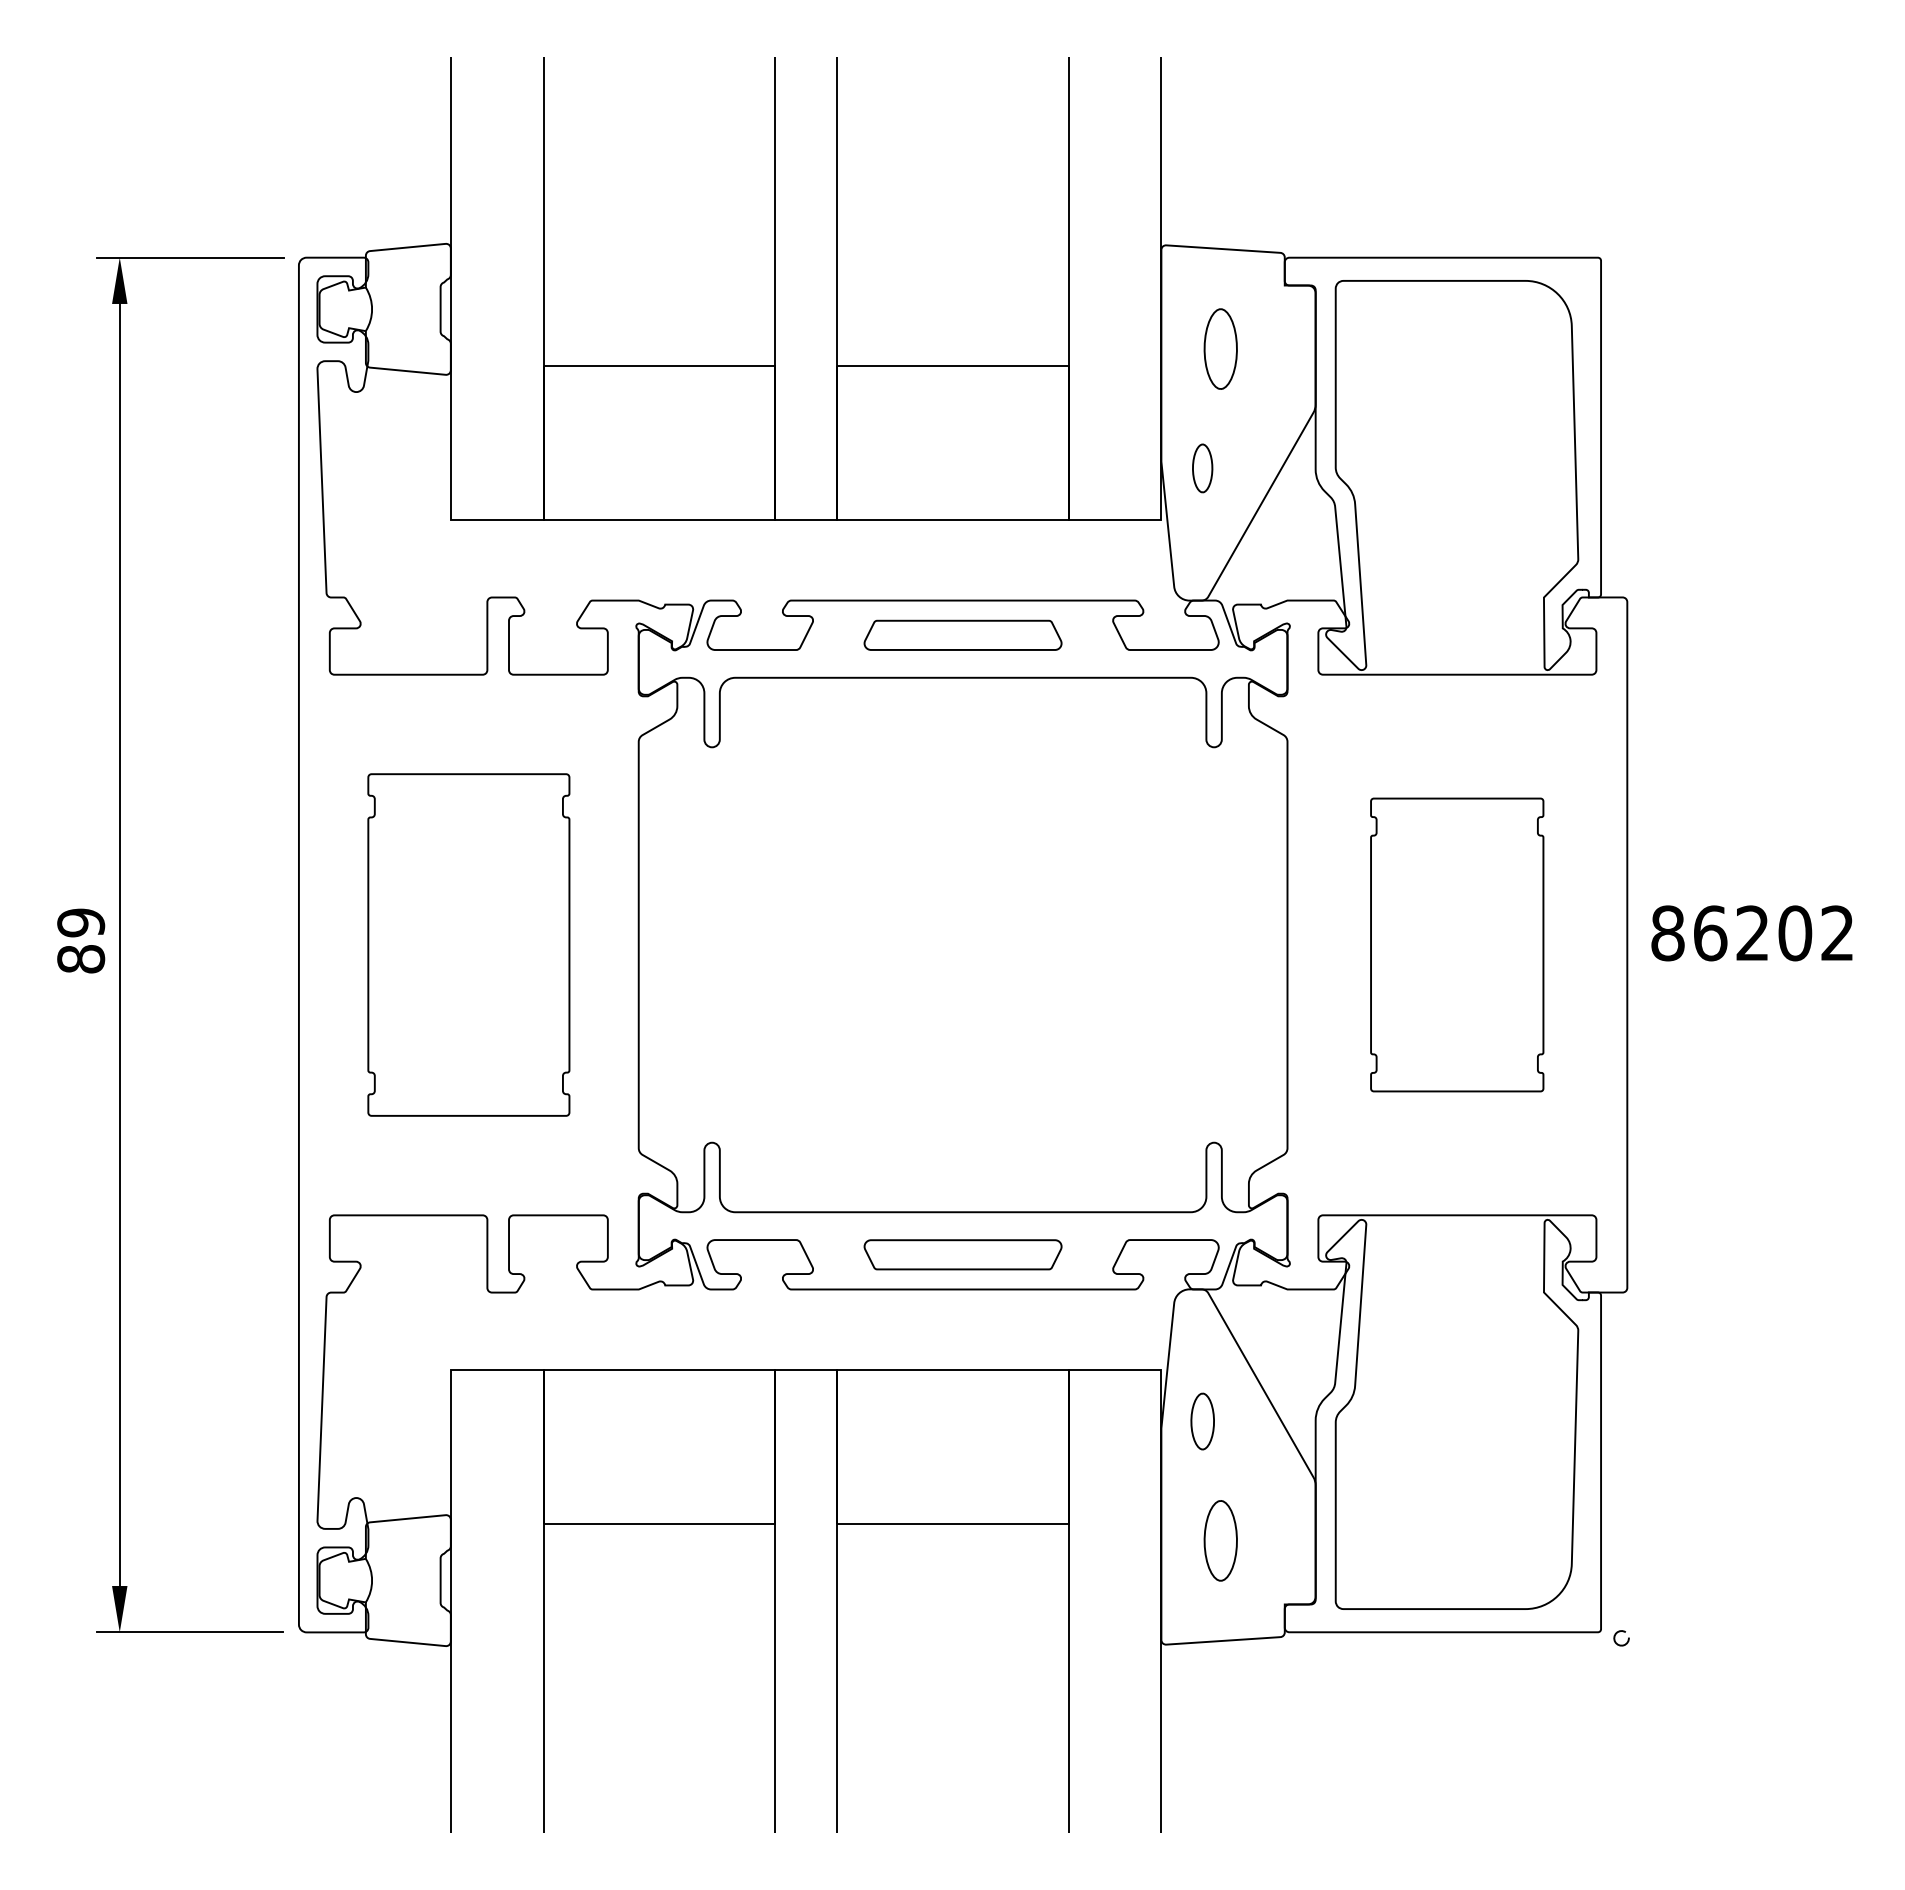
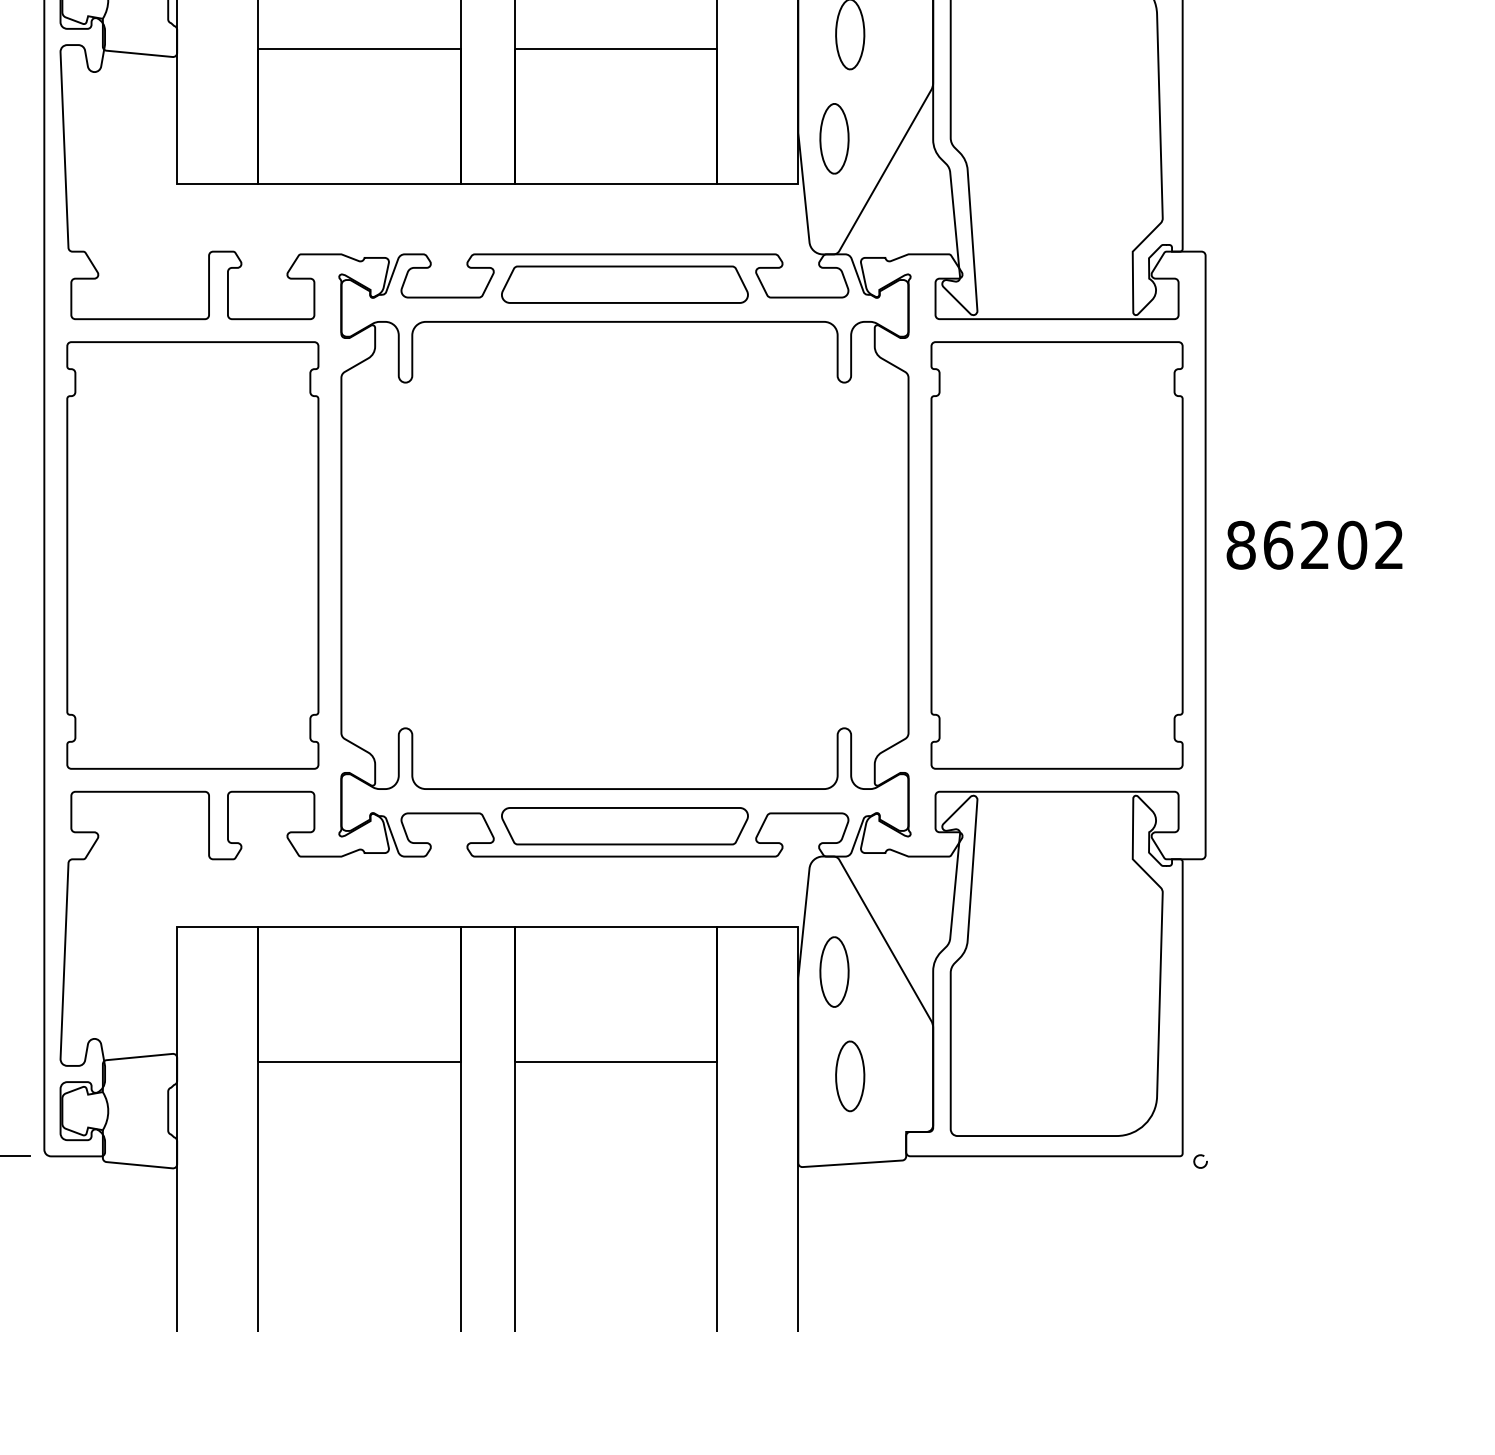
part: (1202, 468) -> (834, 138), size x1.67
part: (962, 635) -> (624, 284), size x1.43
part: (468, 944) -> (192, 555), size x1.43
part: (1456, 944) -> (1056, 555), size x1.67
part: (962, 1254) -> (624, 826), size x1.43
part: (1202, 1421) -> (834, 972), size x1.43

